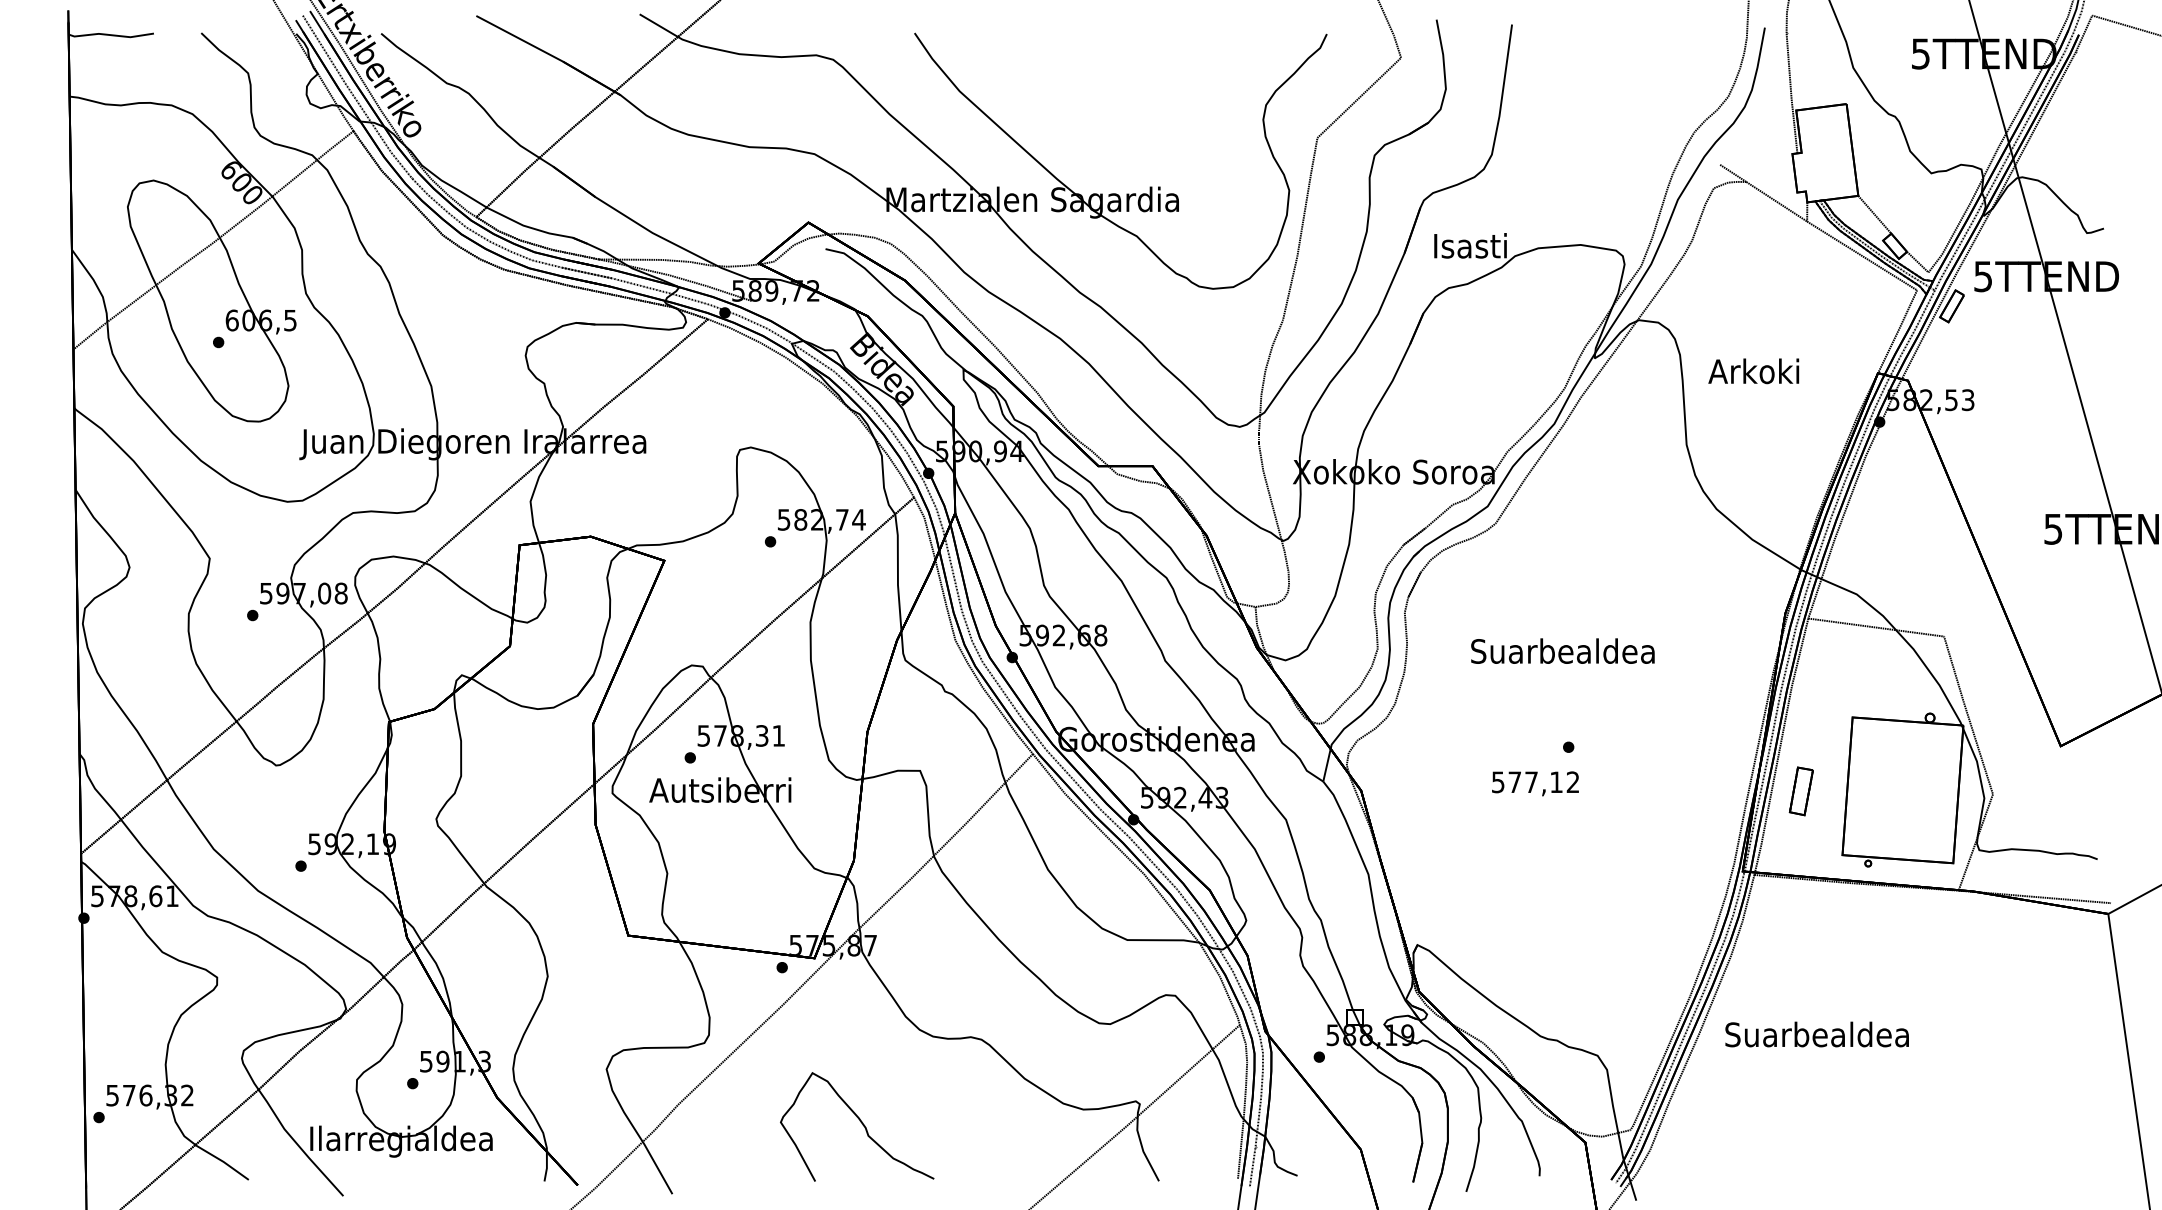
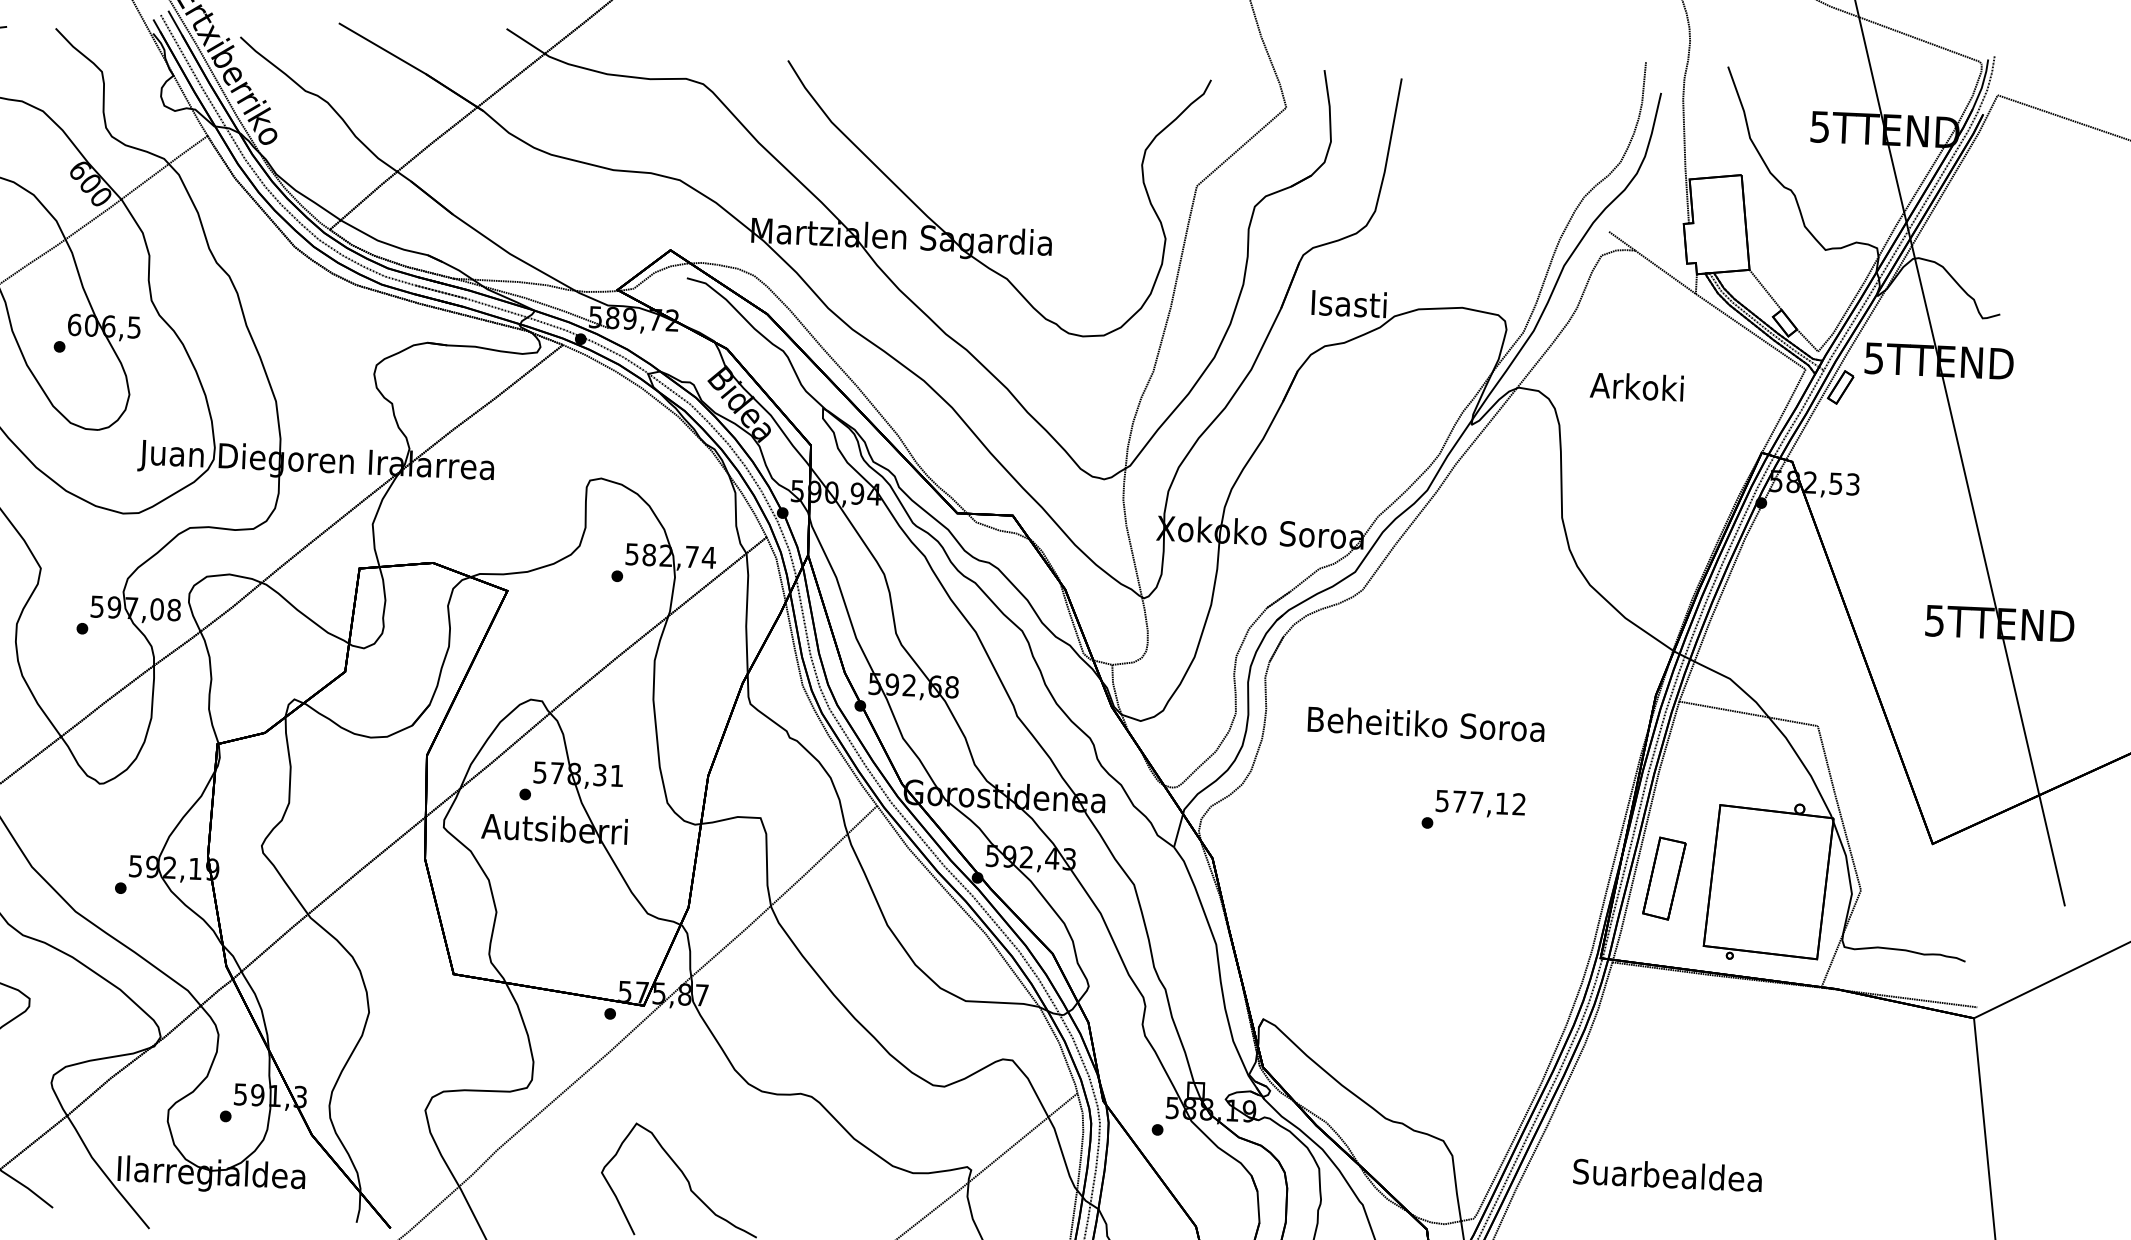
text: (1753, 371) -> (1636, 386), moved
text: (1563, 650) -> (1426, 723), Suarbealdea -> Beheitiko Soroa
text: (1535, 783) -> (1480, 803), moved
part: (1801, 791) -> (1664, 878), size x1.67
text: (1816, 1034) -> (1667, 1175), moved

